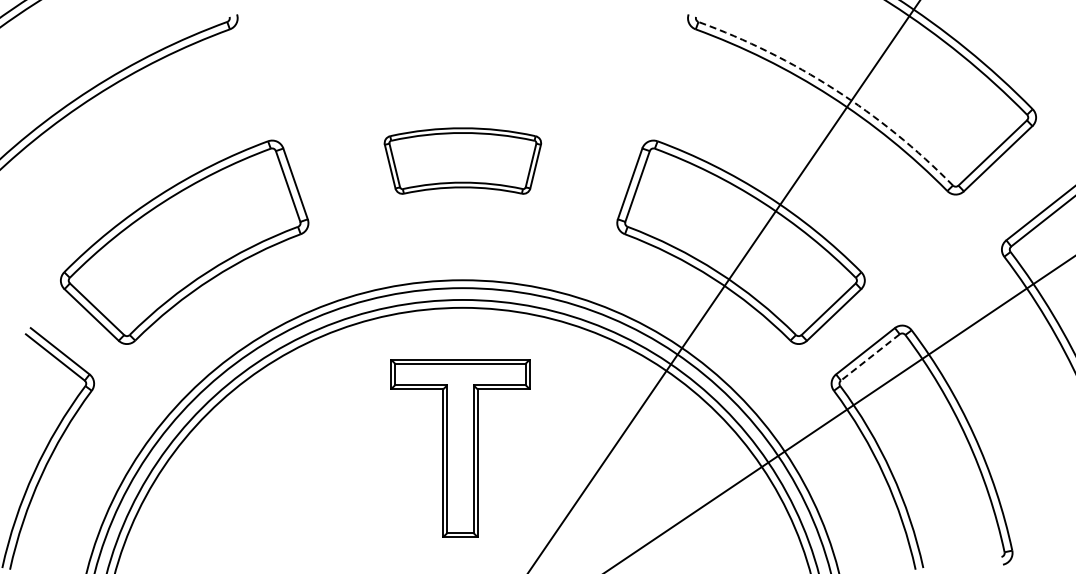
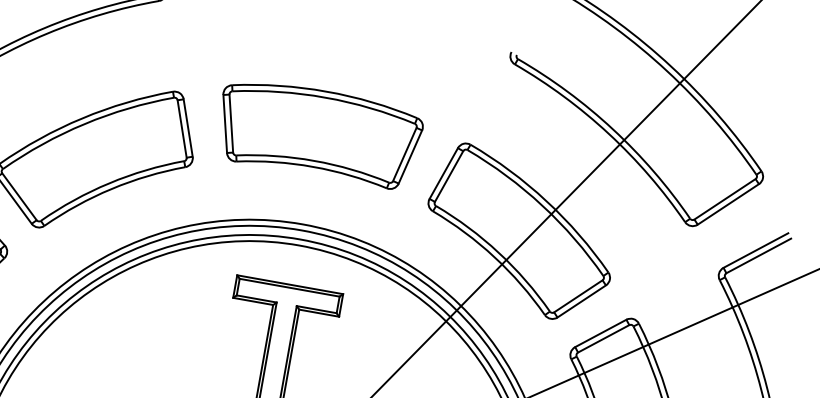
arc: (834, 89) -> (612, 129), dashed -> solid
part: (462, 160) -> (318, 132), size x1.67
line: (869, 357) -> (603, 338), dashed -> solid

